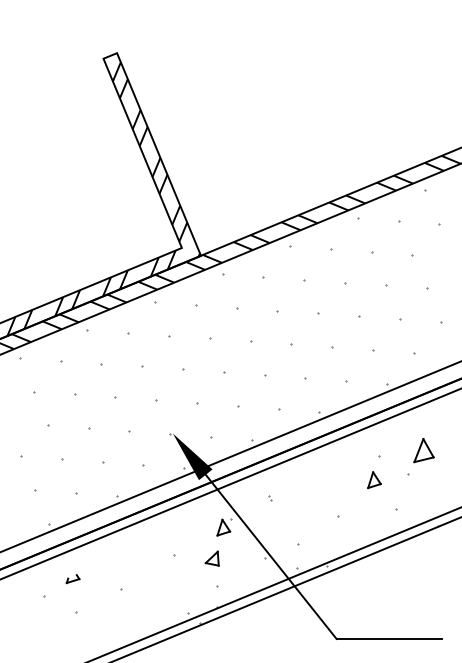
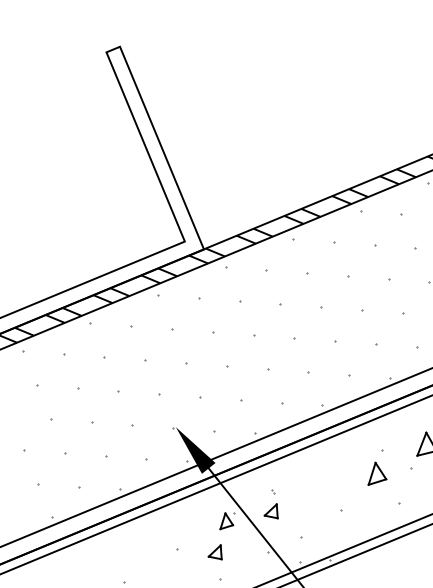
hatch: (103, 199) -> (106, 193), removed
part: (374, 479) -> (377, 473), size x1.4
part: (267, 517) -> (270, 511), added
part: (72, 579) -> (75, 573), removed

